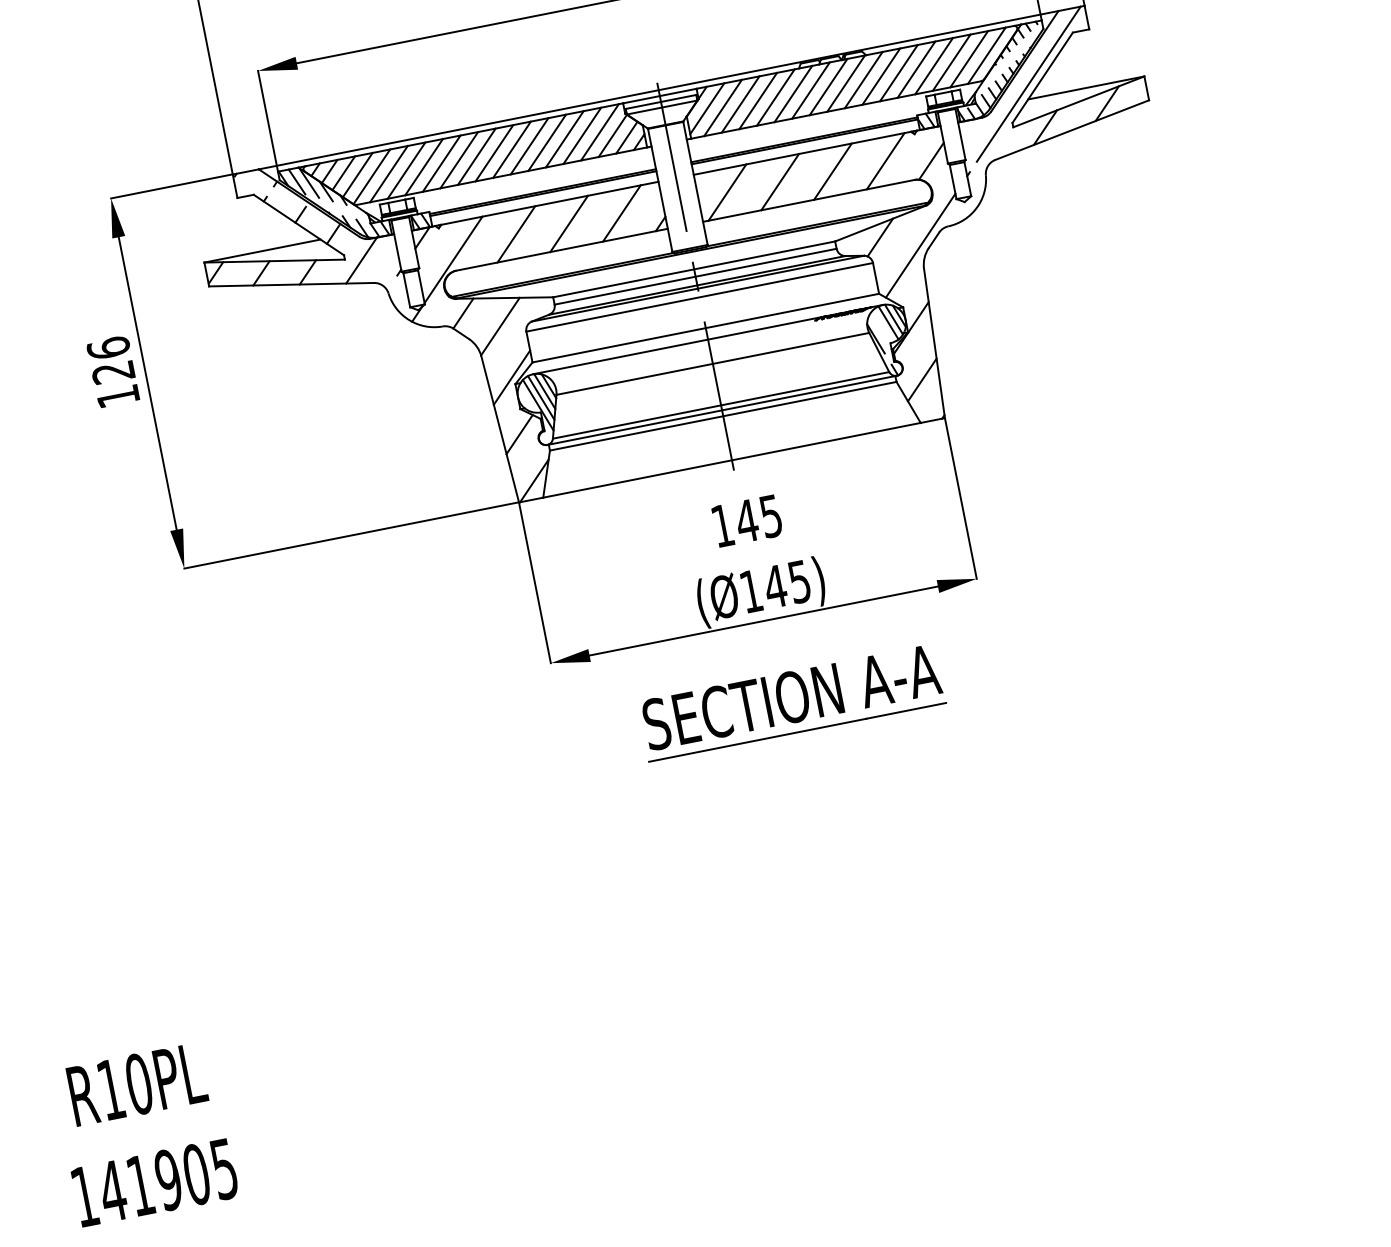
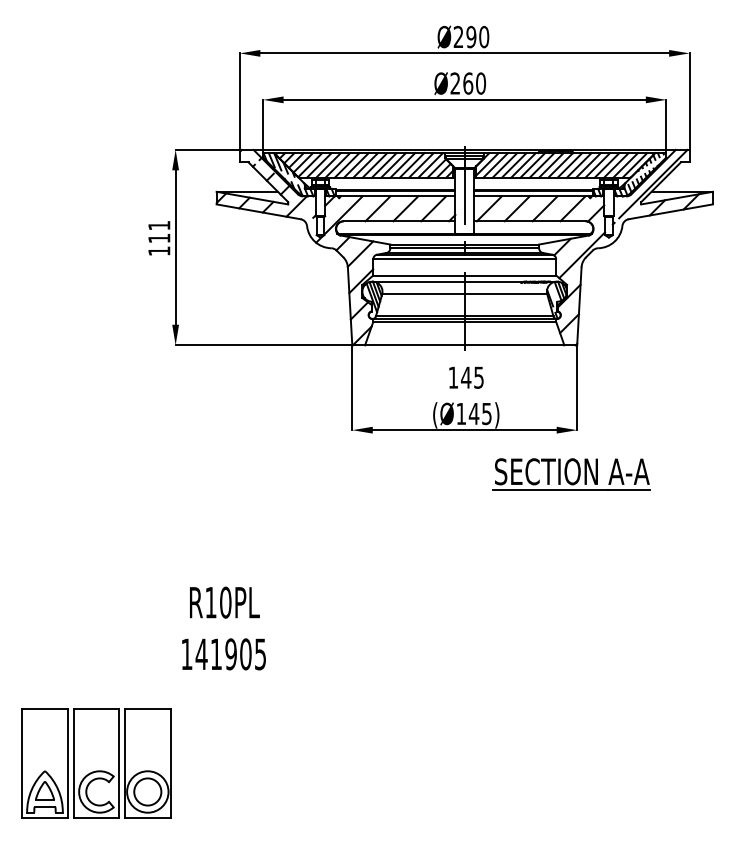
text: (111, 359) -> (159, 231), 126 -> 111
part: (791, 702) -> (571, 474), moved
text: (144, 1133) -> (223, 628), moved

